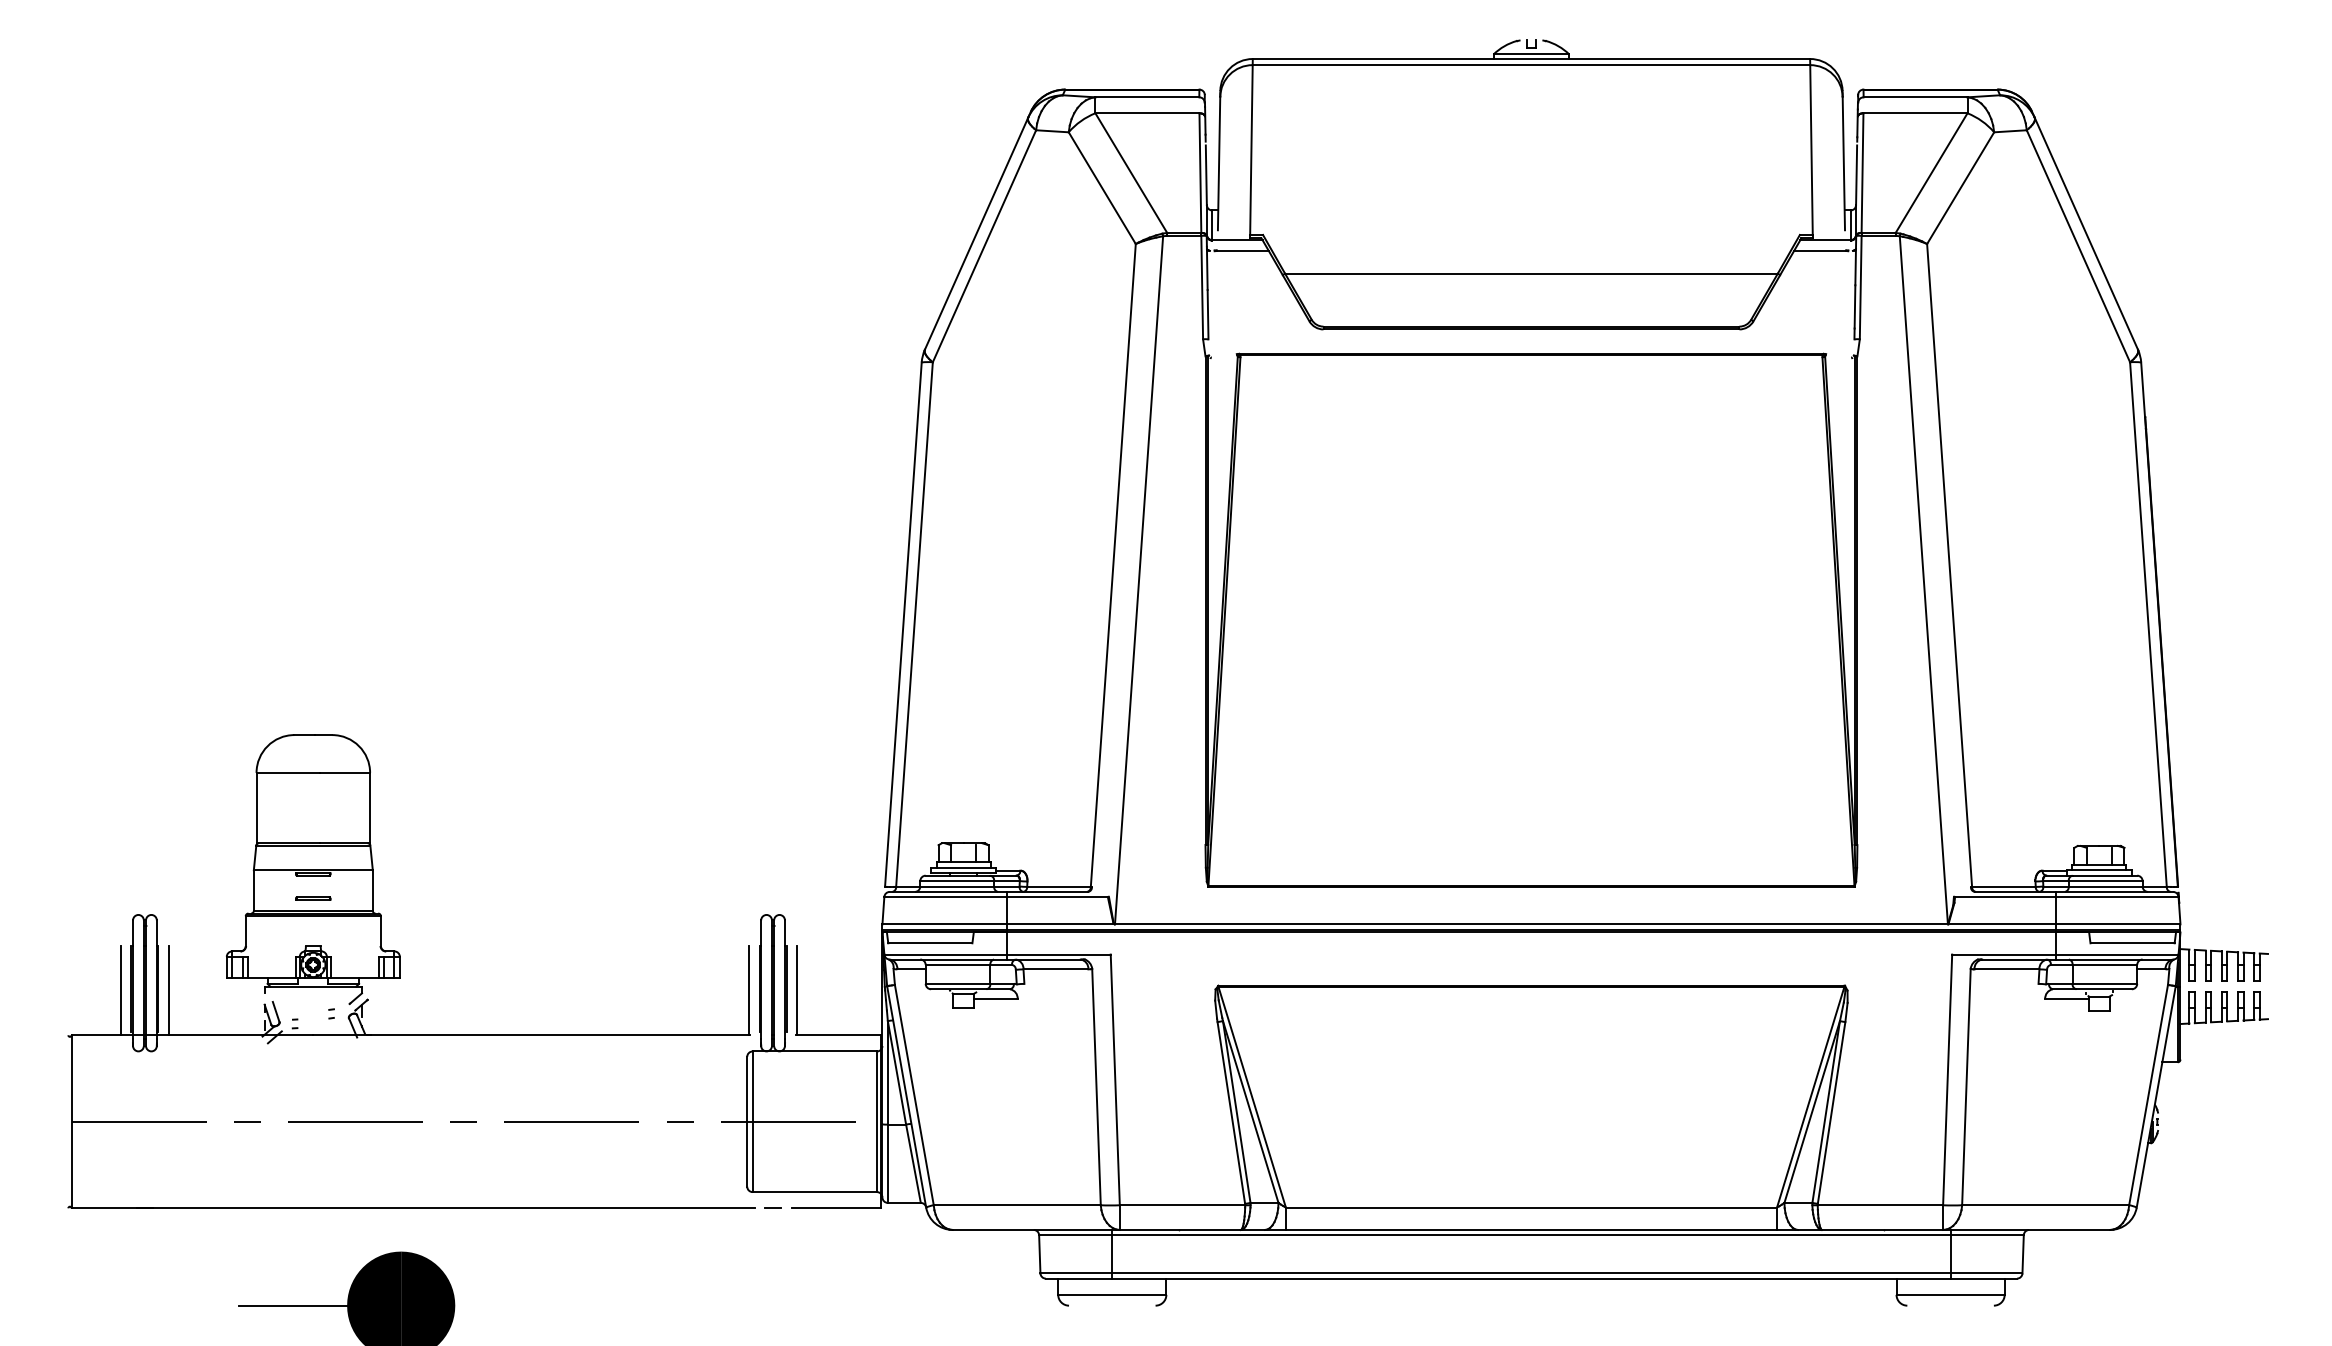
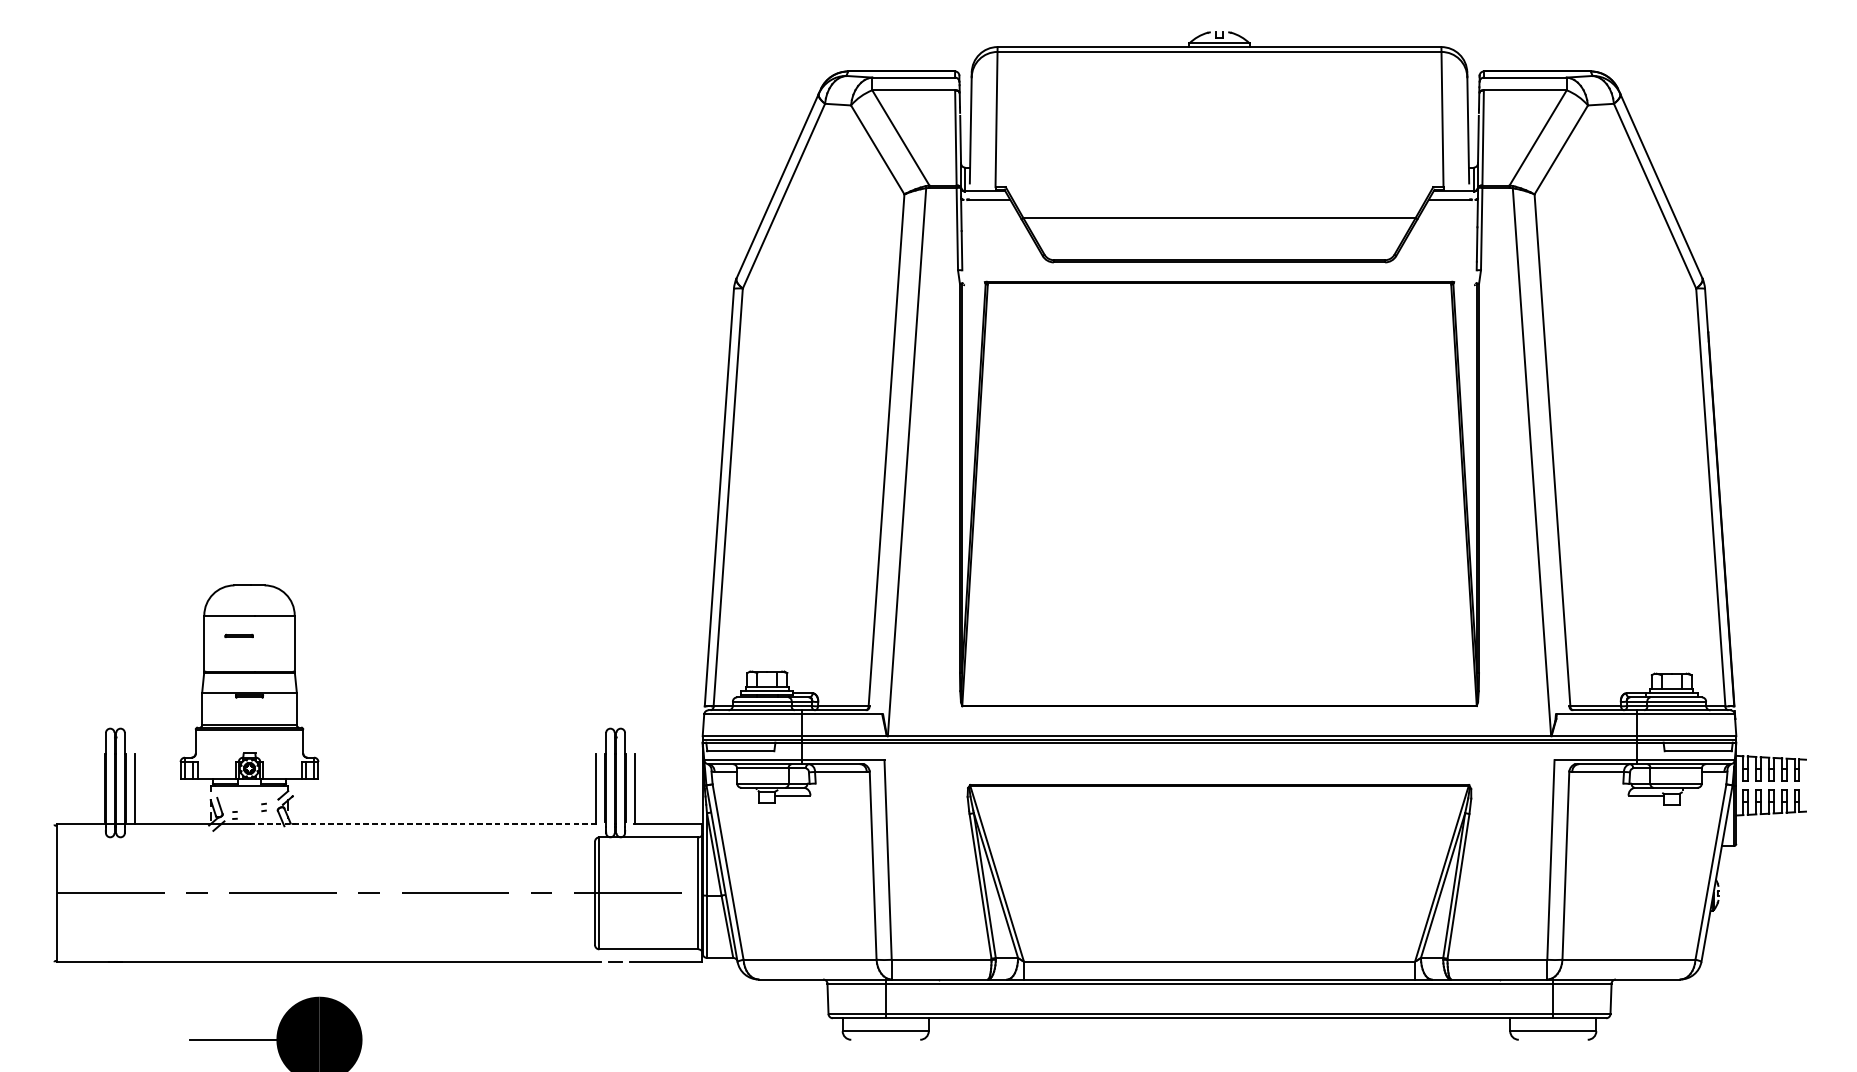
line: (313, 897) -> (239, 635), moved
line: (120, 990) -> (95, 788), removed
line: (532, 1035) -> (424, 824), solid -> dashed

